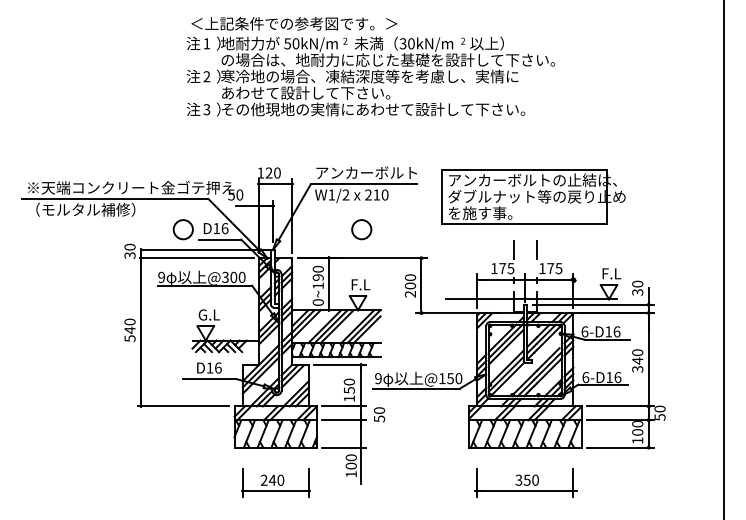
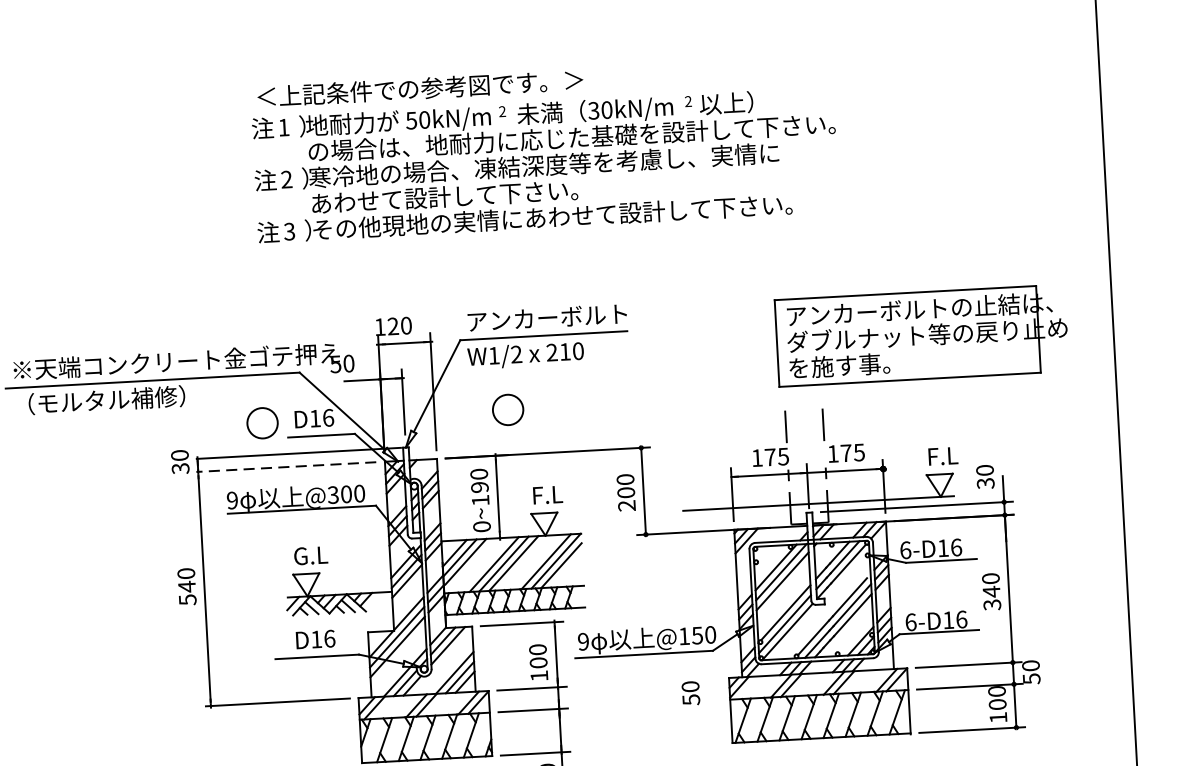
part: (533, 196) -> (921, 334), moved
circle: (361, 229) -> (507, 409), moved
line: (196, 258) -> (285, 467), solid -> dashed
text: (348, 390) -> (537, 663), 150 -> 100
text: (379, 414) -> (690, 692), moved

